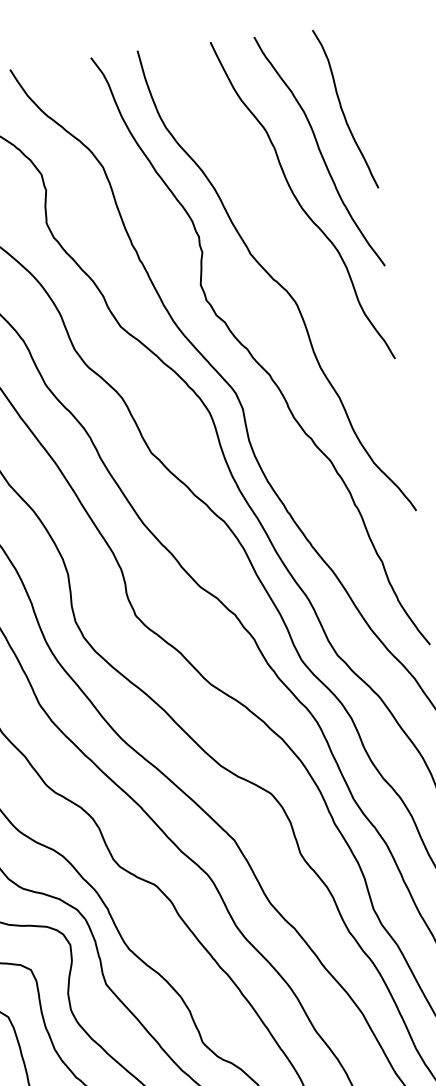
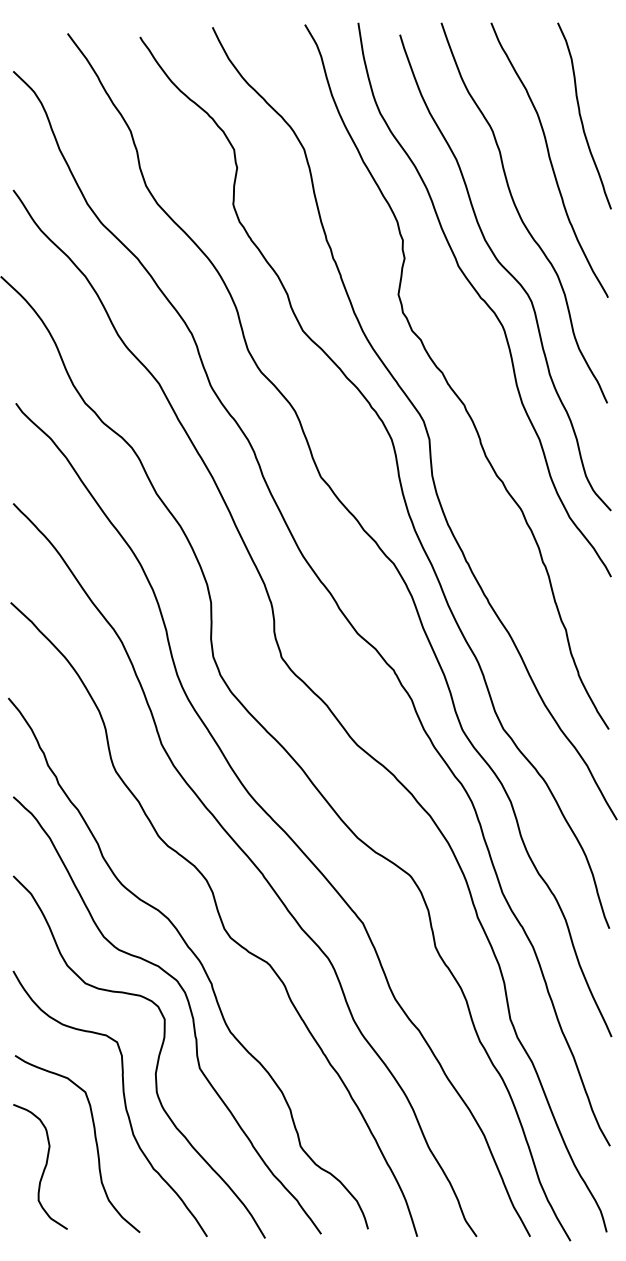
curve: (293, 253) -> (506, 271), added

